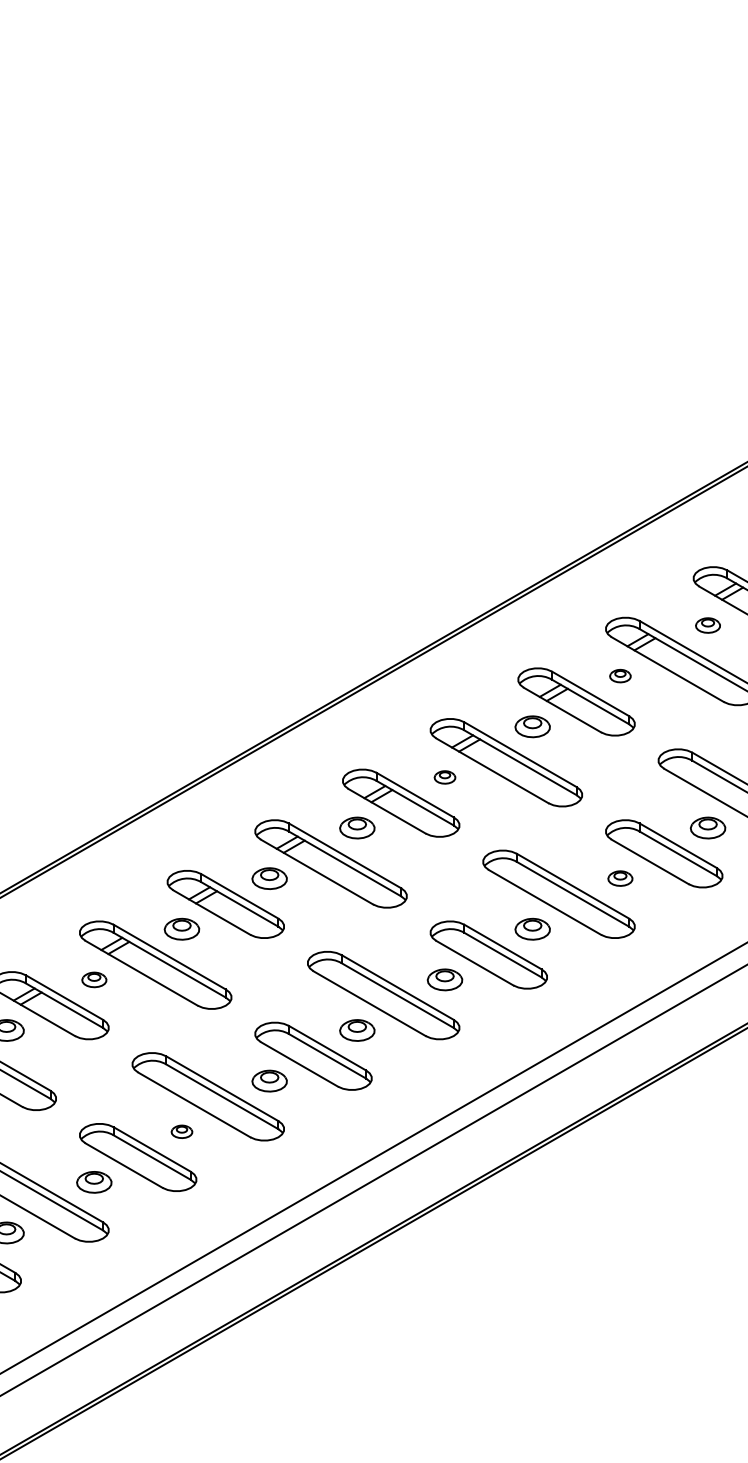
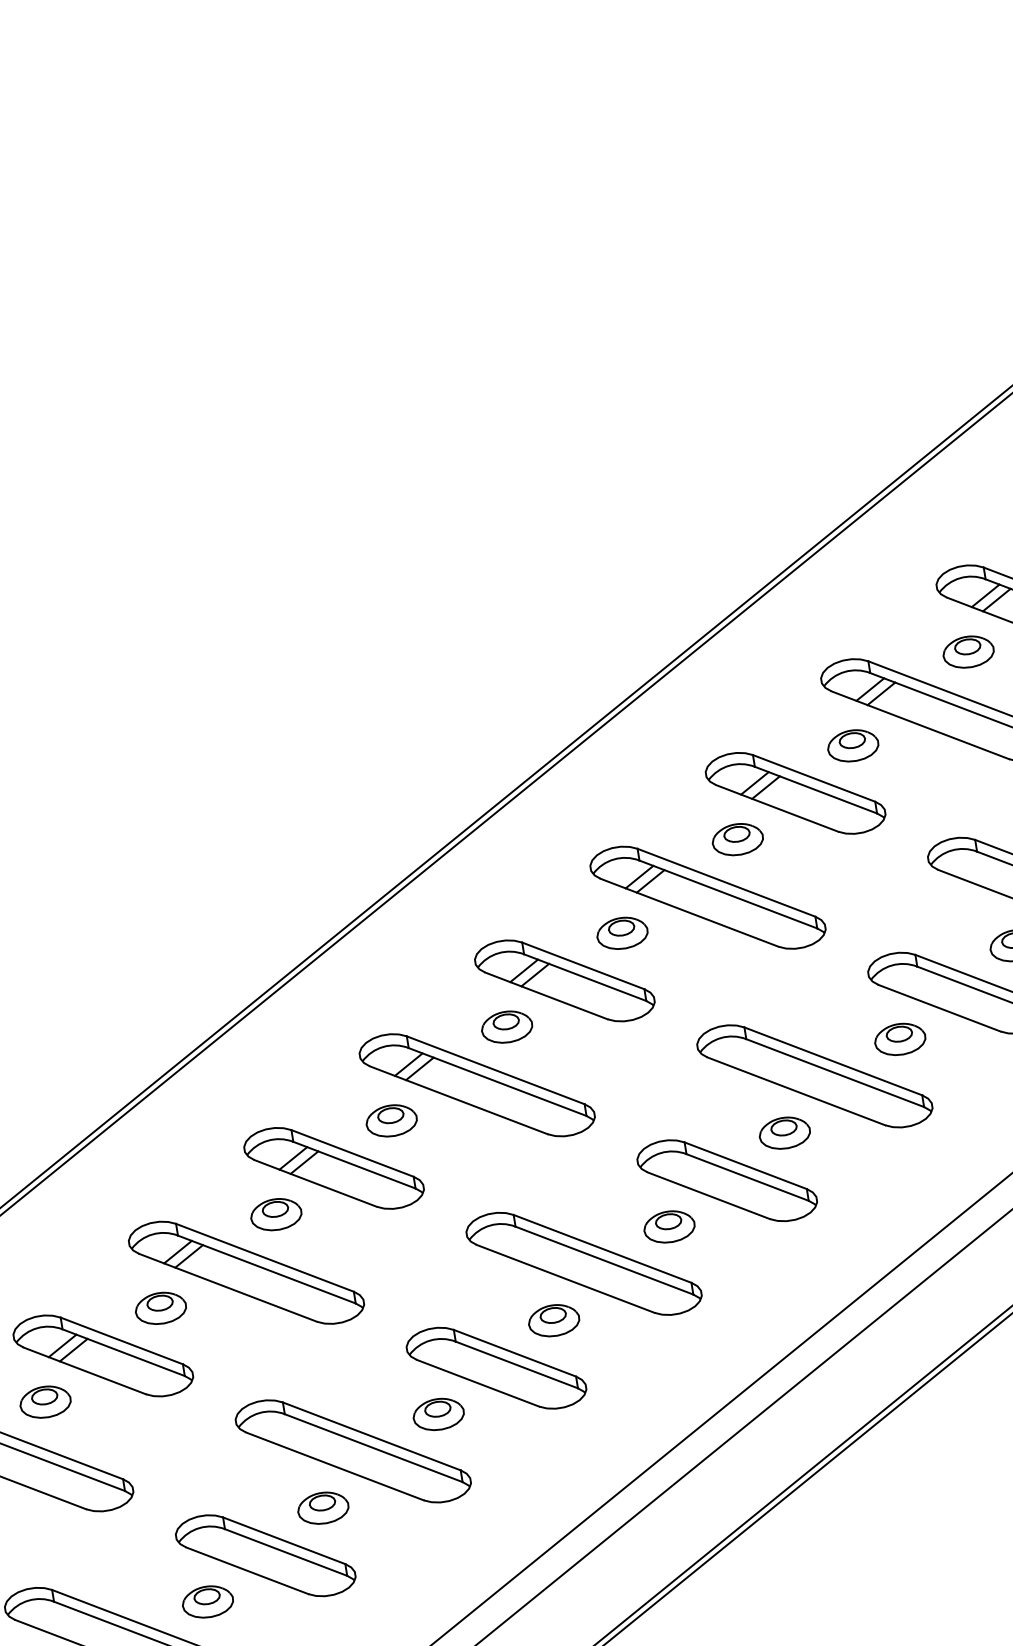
part: (707, 625) -> (967, 652), size x1.43
part: (620, 675) -> (853, 744), size x1.67
part: (444, 777) -> (621, 933), size x1.67
part: (620, 878) -> (900, 1039), size x1.43
part: (94, 979) -> (161, 1307), size x1.43
part: (181, 1131) -> (322, 1507), size x1.67

